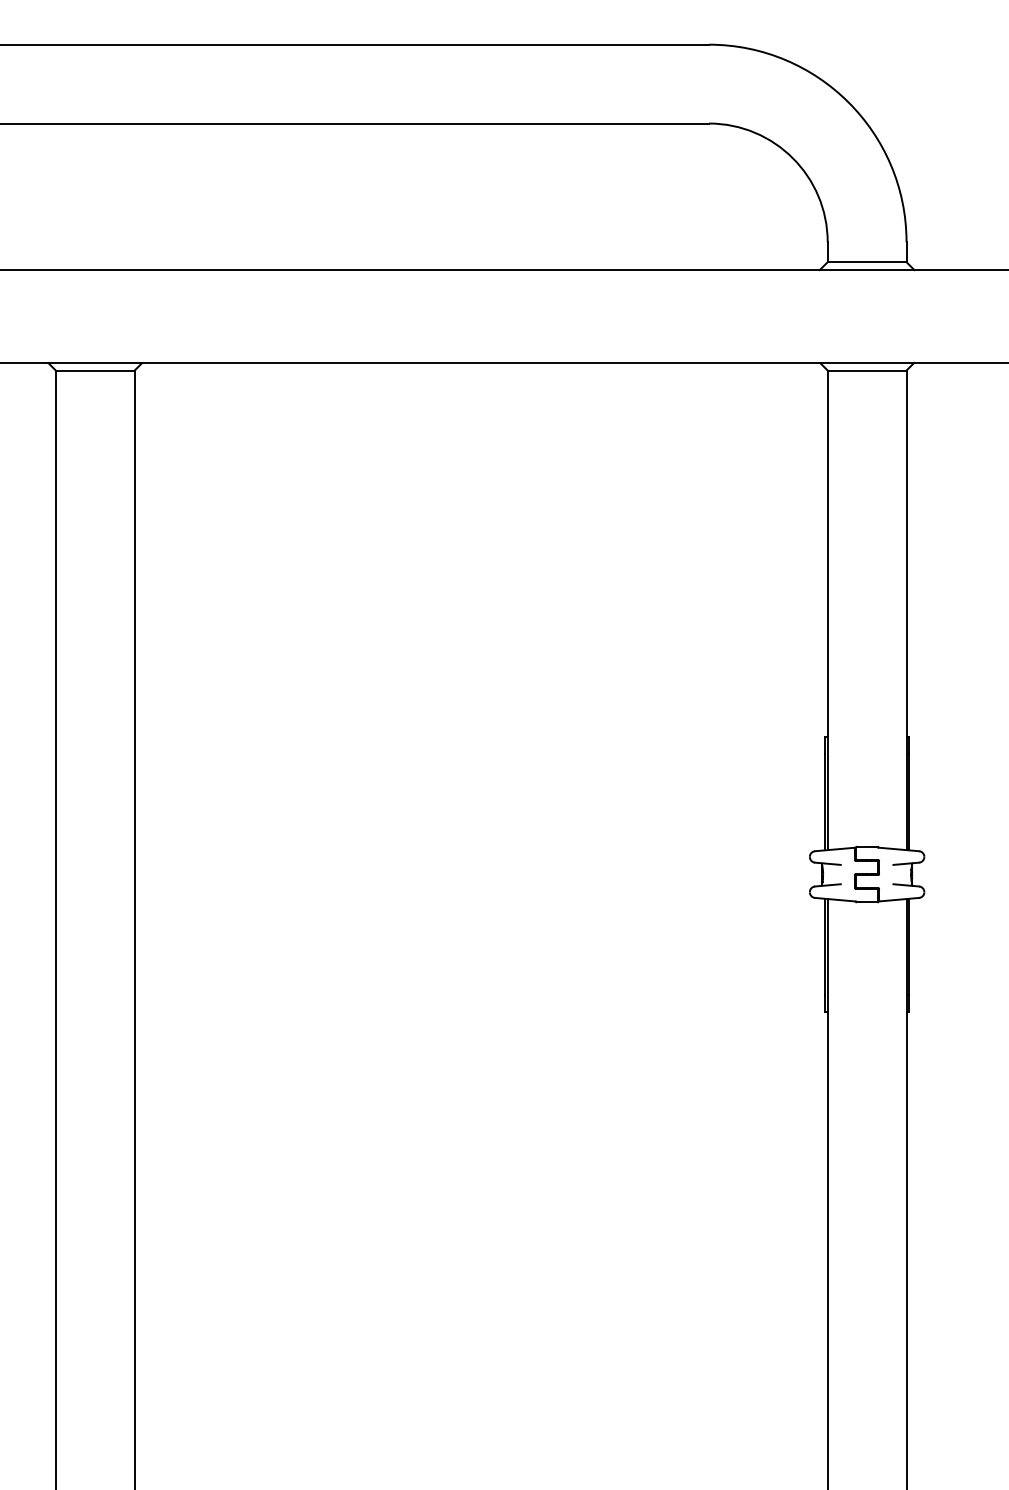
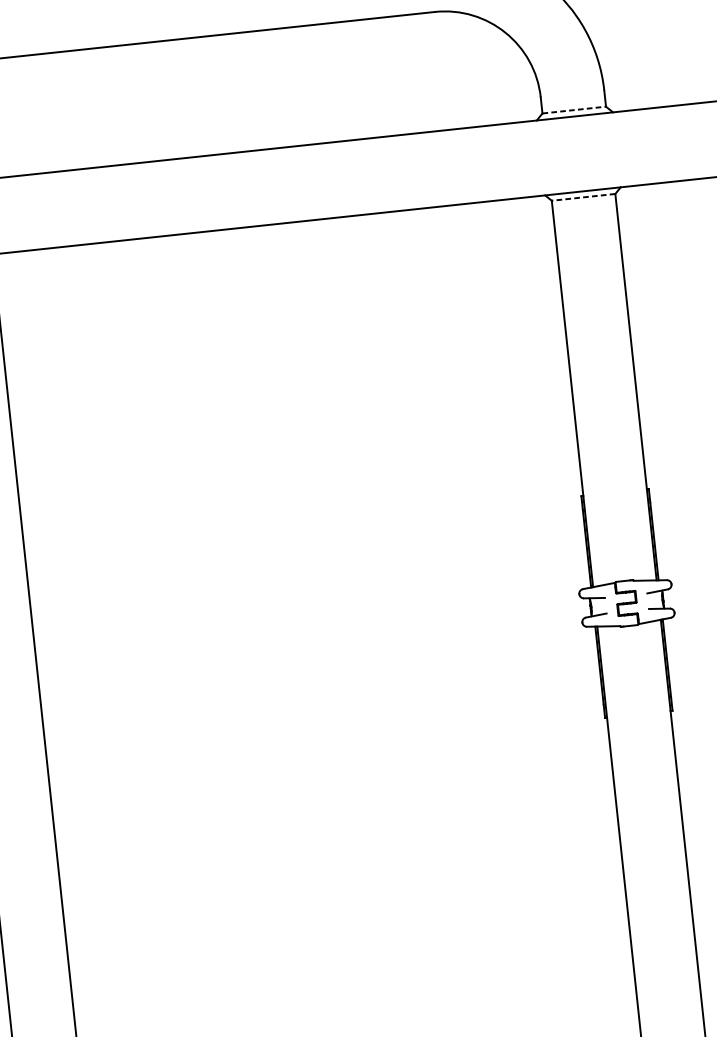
line: (867, 262) -> (574, 110), solid -> dashed
line: (866, 370) -> (583, 197), solid -> dashed

